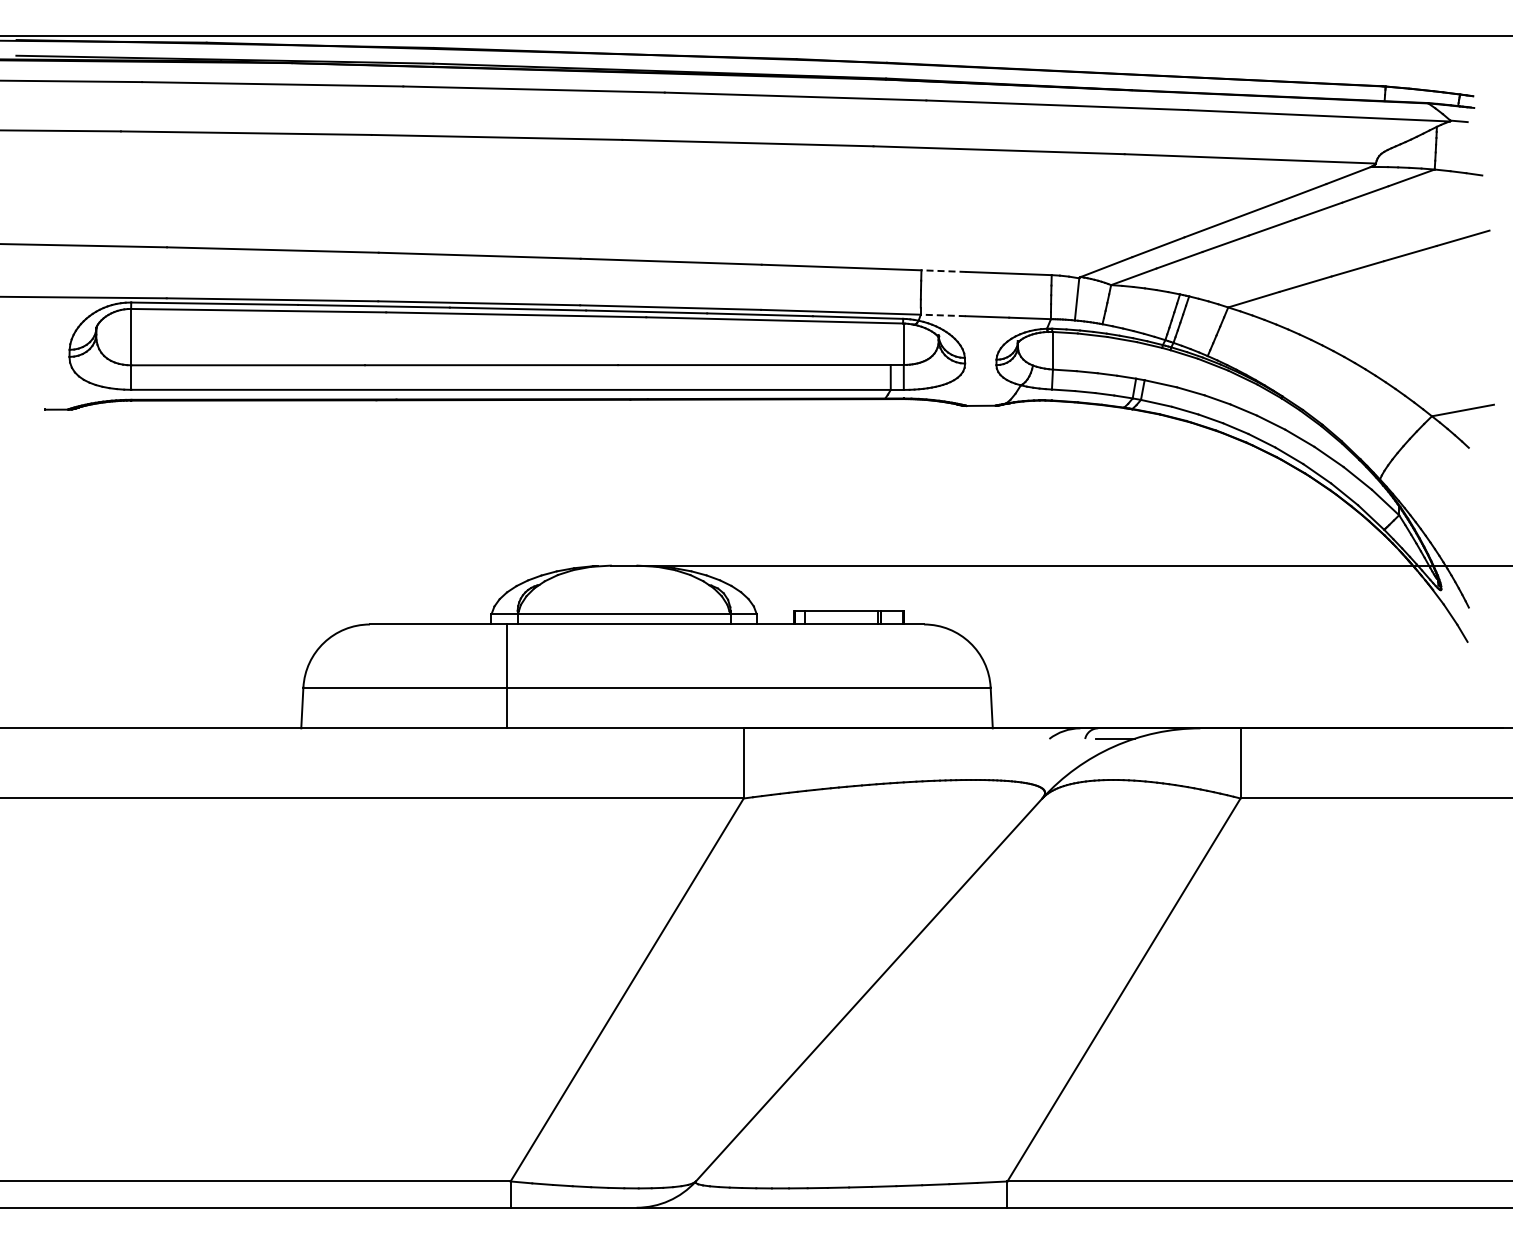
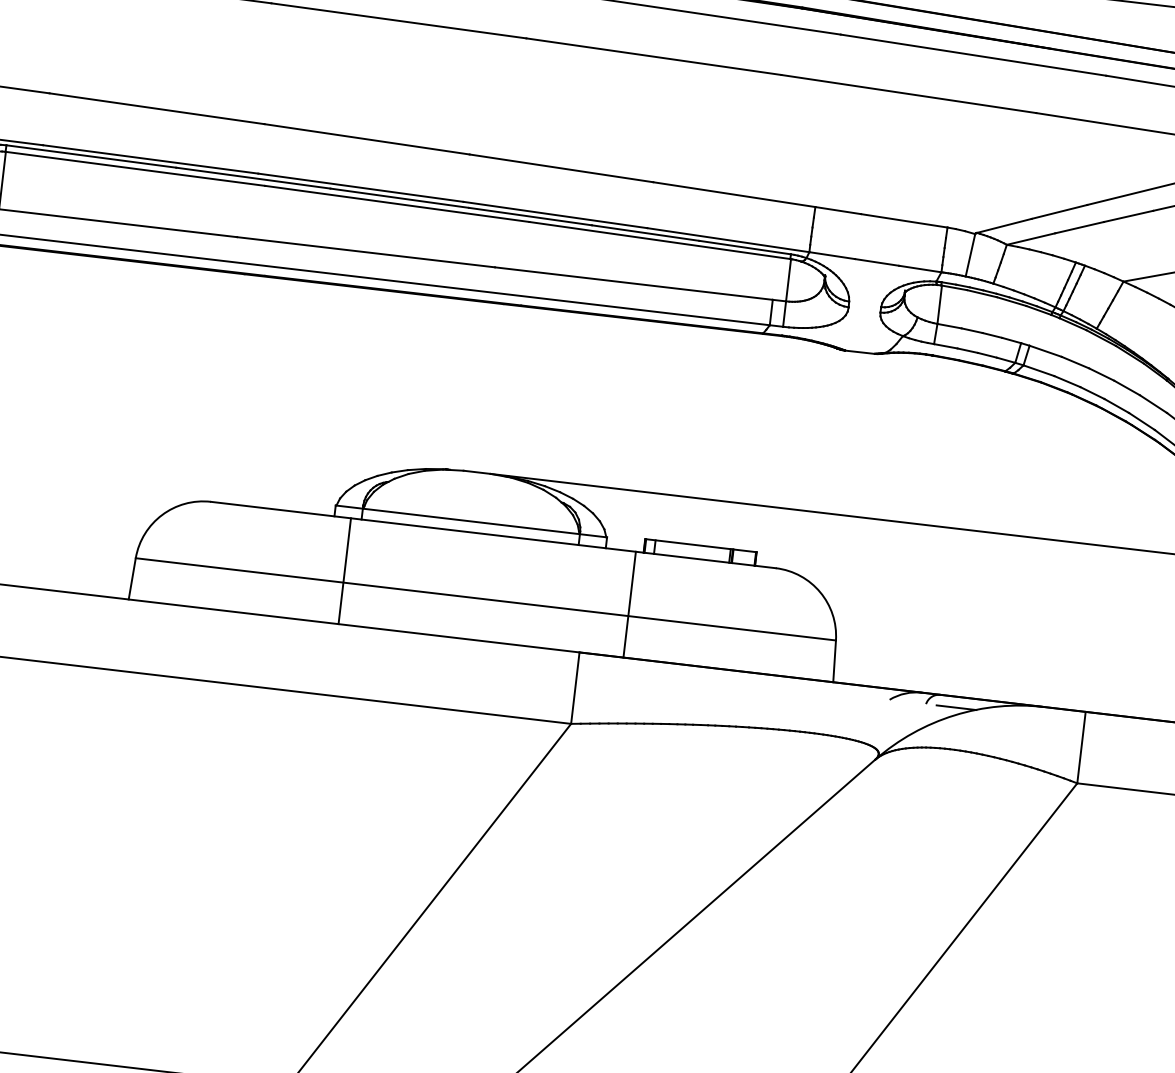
line: (943, 271) -> (837, 210), dashed -> solid
line: (943, 315) -> (832, 255), dashed -> solid
line: (786, 676) -> (629, 604), added

